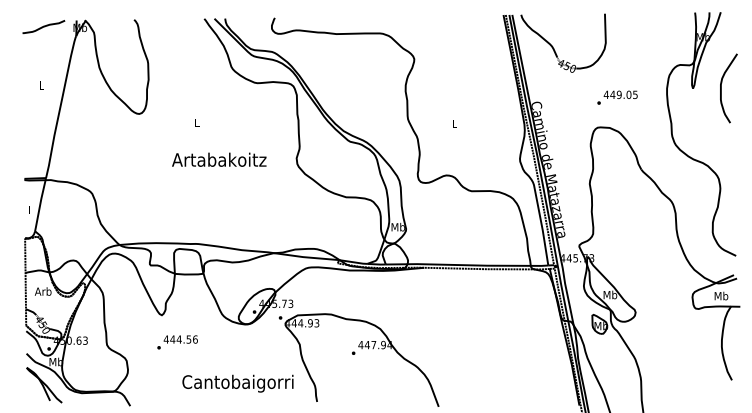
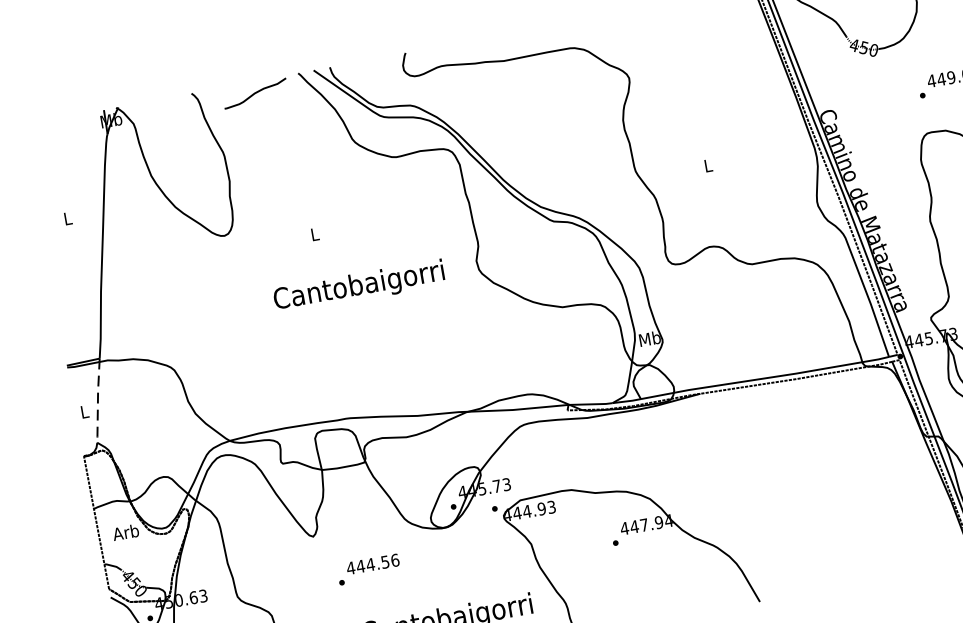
curve: (43, 27) -> (255, 94), moved
text: (218, 161) -> (358, 287), Artabakoitz -> Cantobaigorri
line: (40, 204) -> (98, 400), solid -> dashed
text: (177, 342) -> (368, 569), moved

